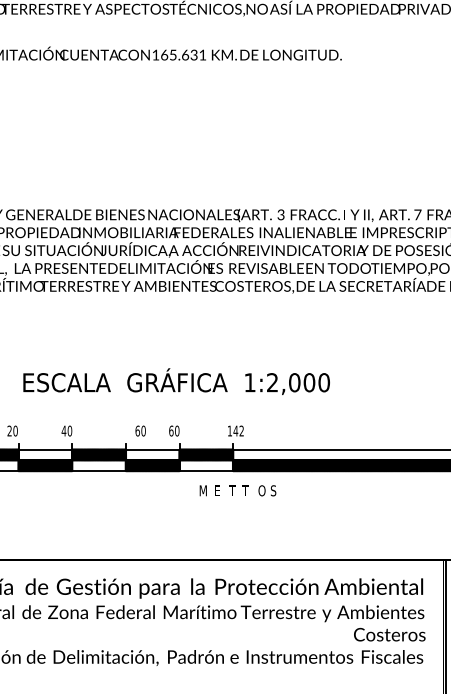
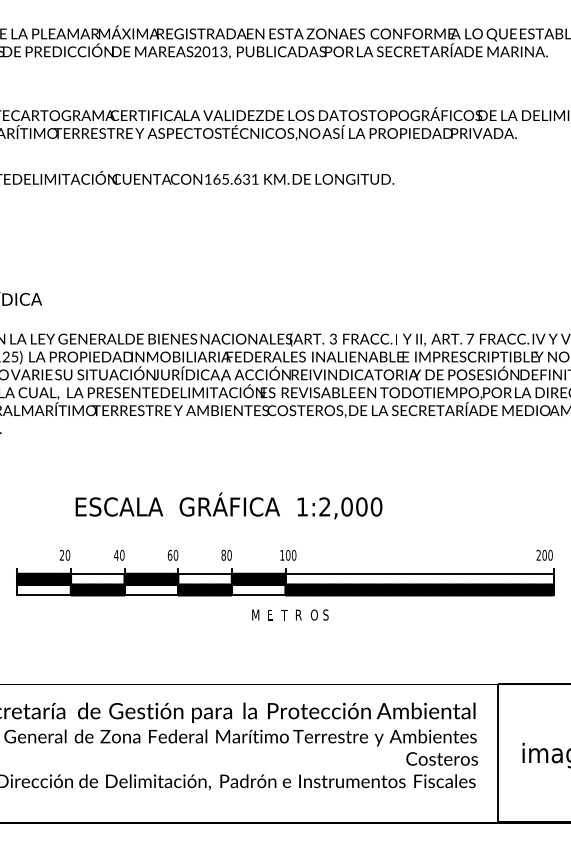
text: (140, 430) -> (172, 554), moved
text: (171, 430) -> (223, 554), 60 -> 80
text: (238, 430) -> (290, 554), 142 -> 100
text: (246, 490) -> (298, 614), T -> R

